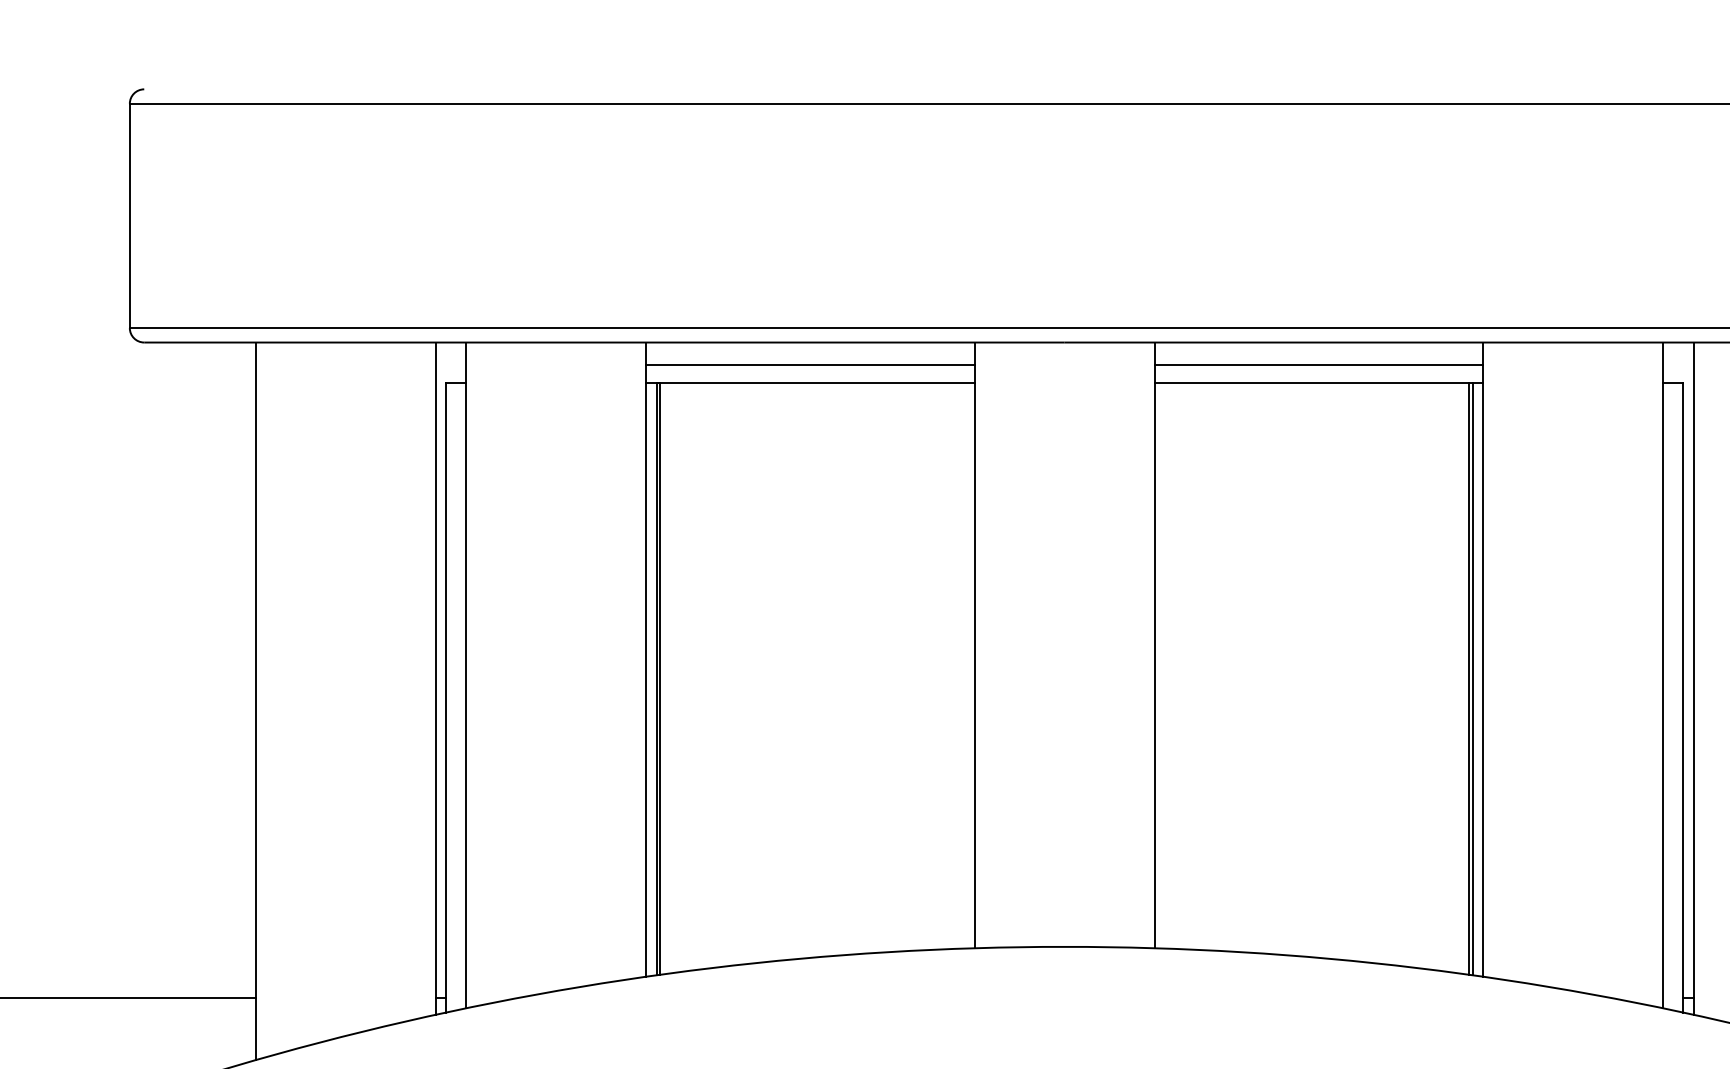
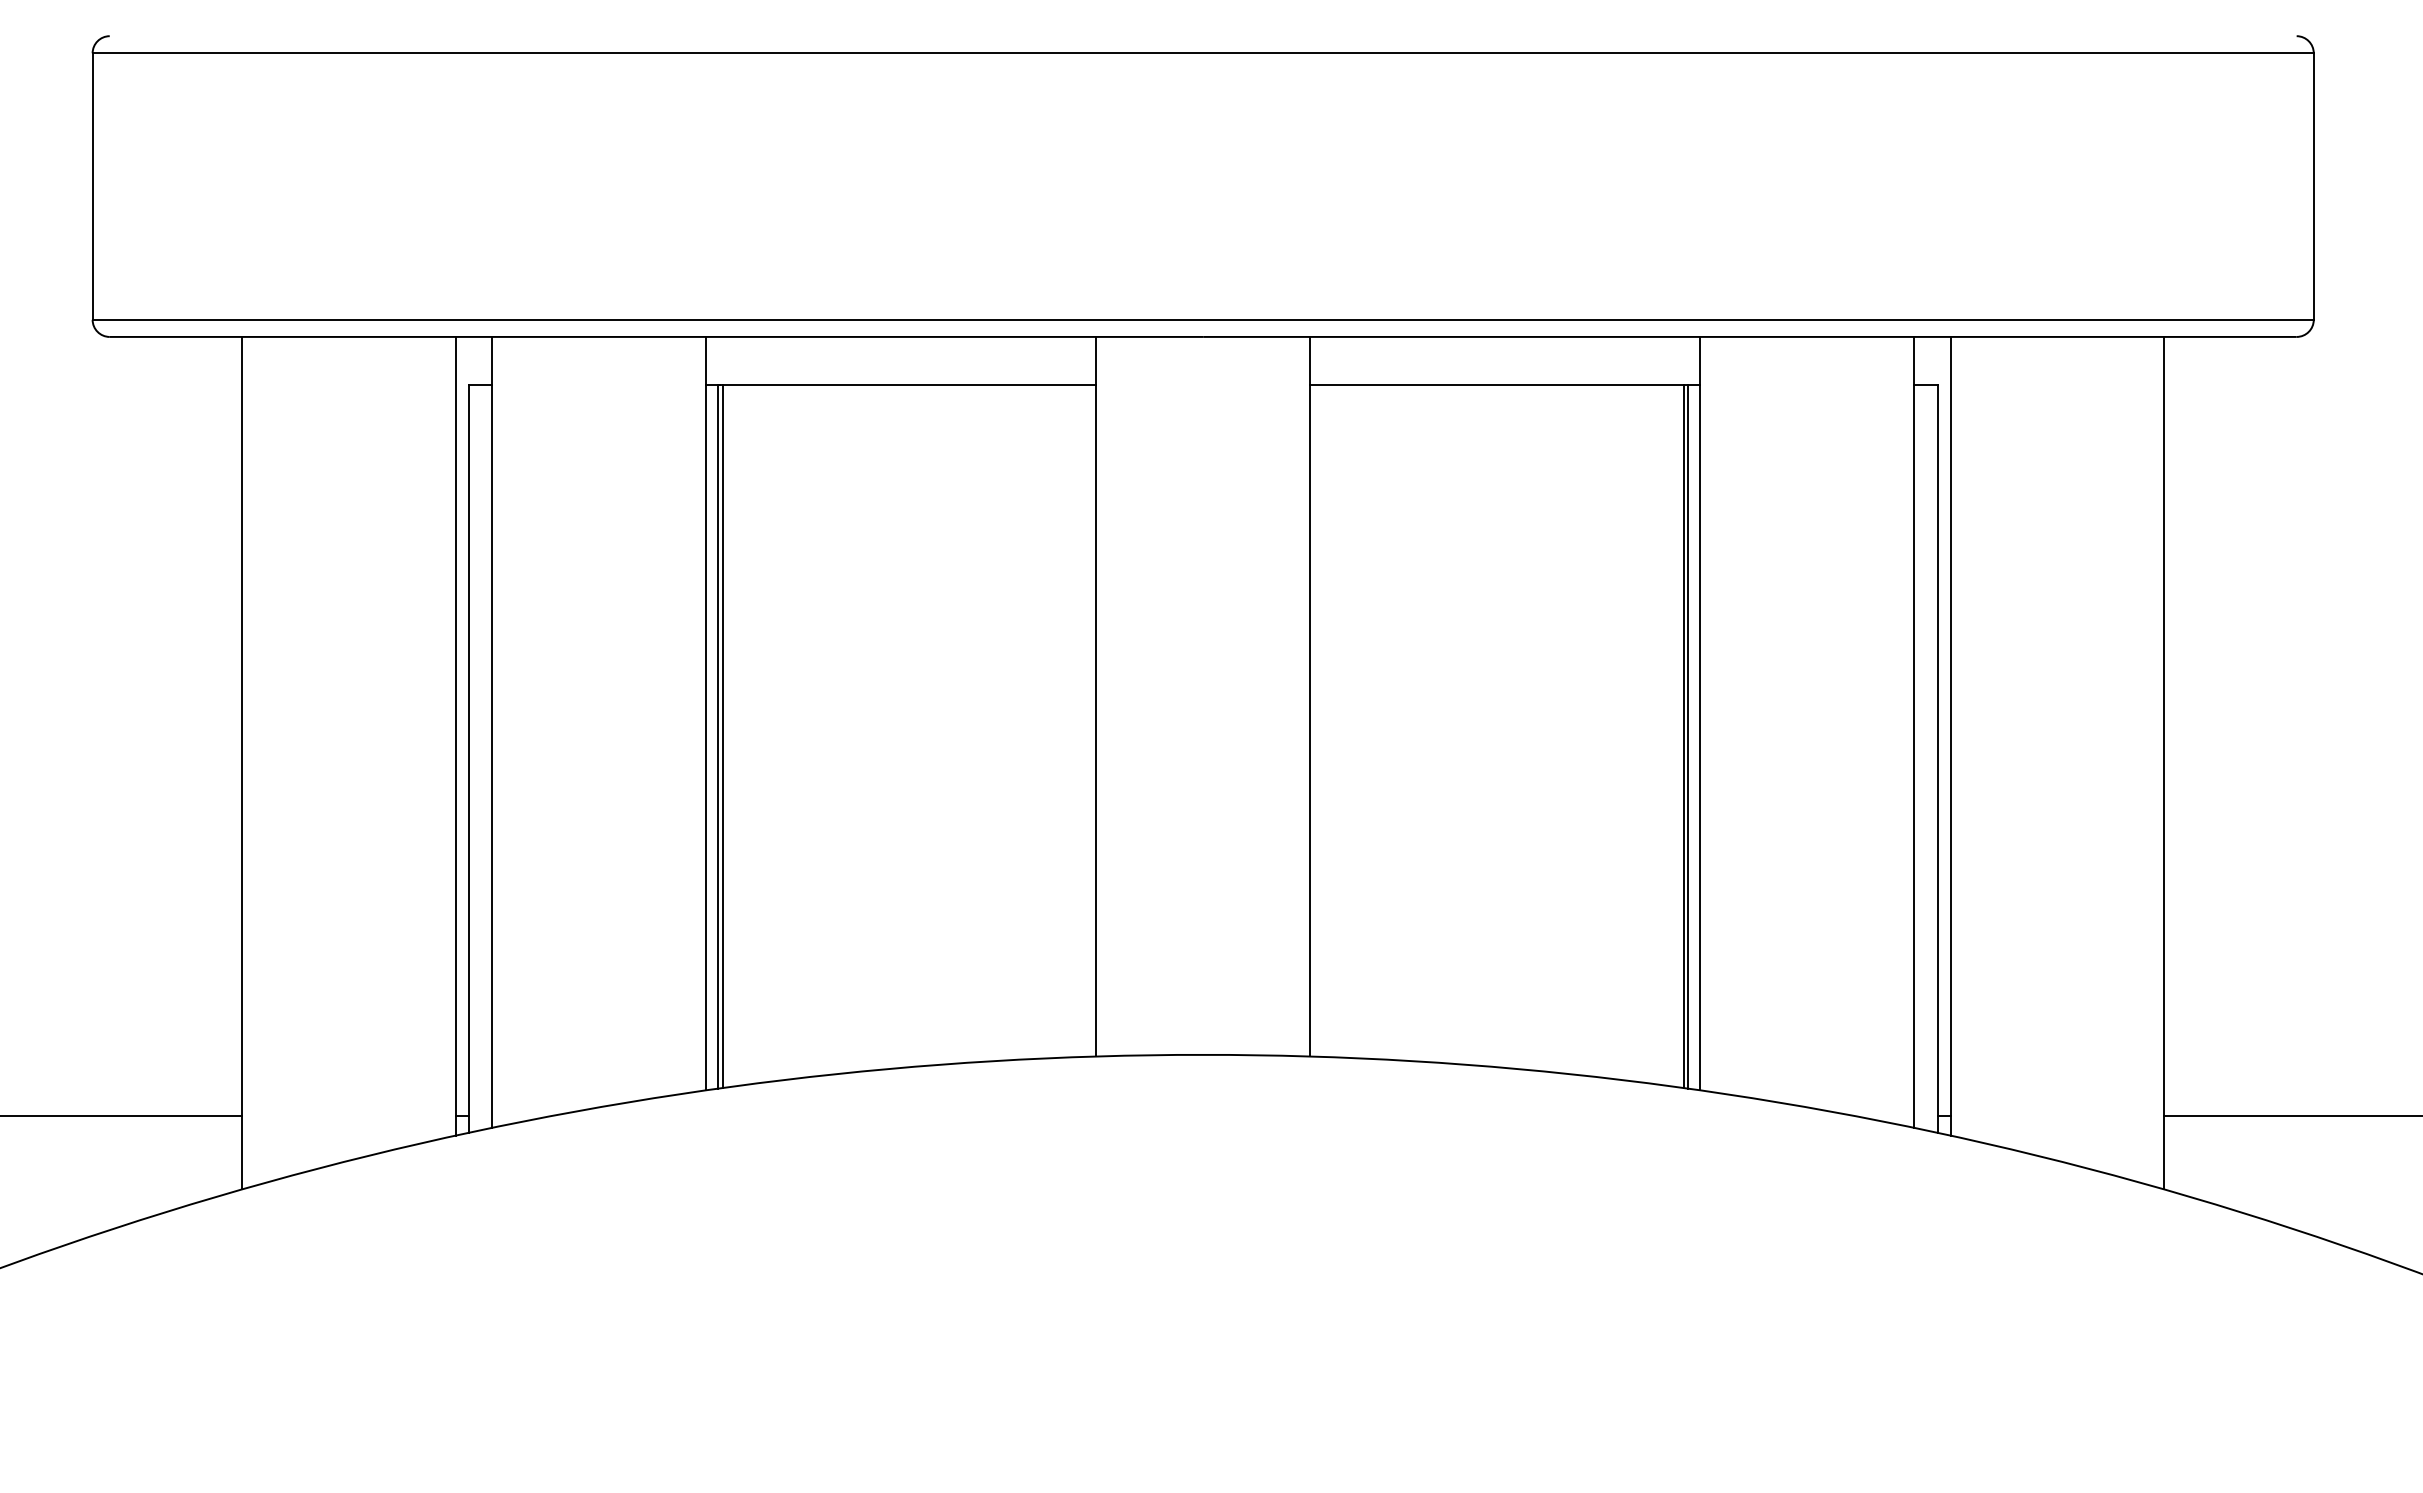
line: (809, 364) -> (900, 363), removed
line: (1318, 364) -> (1504, 363), removed

